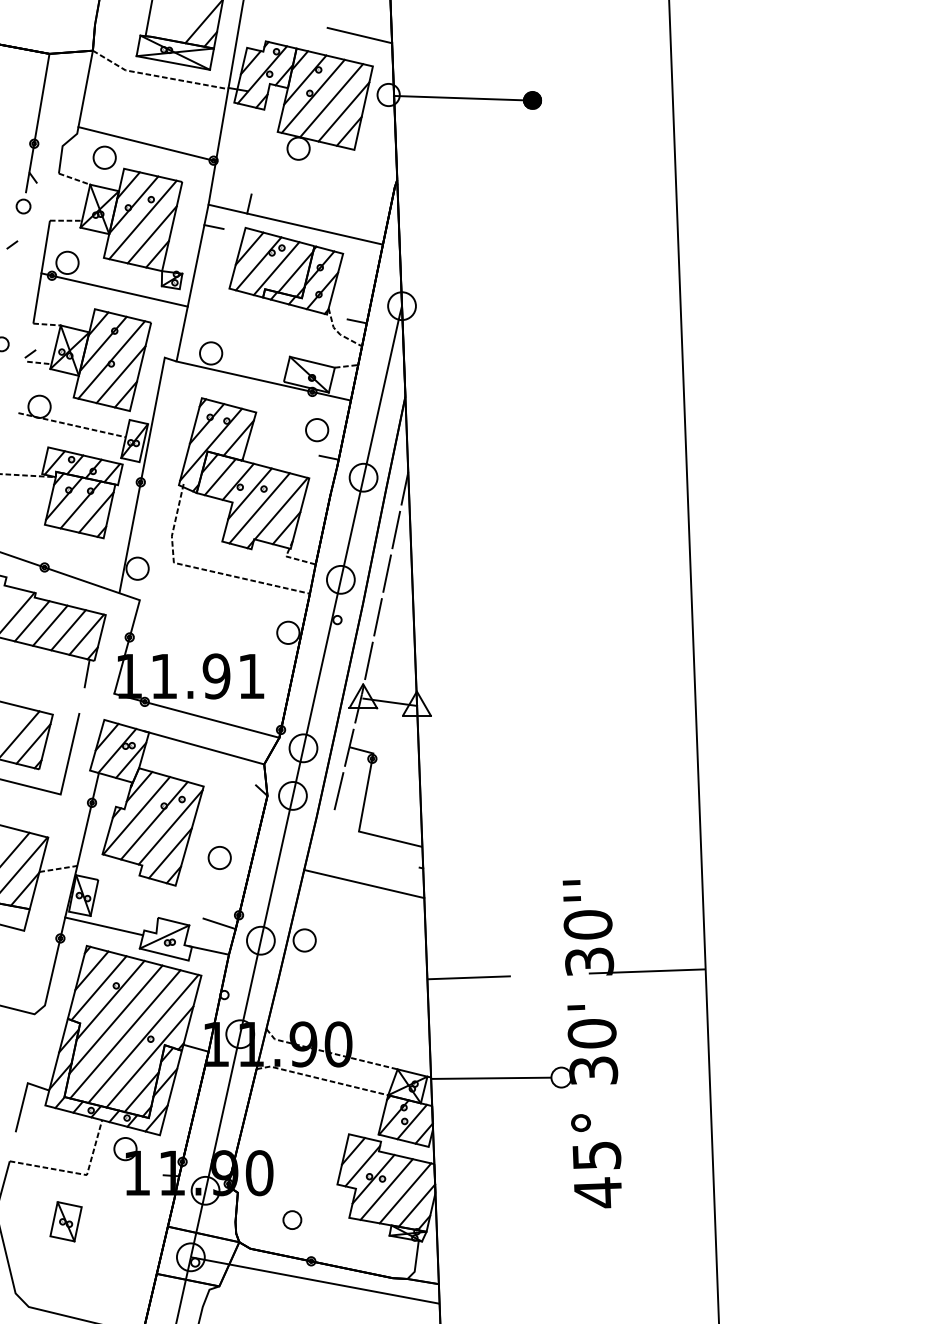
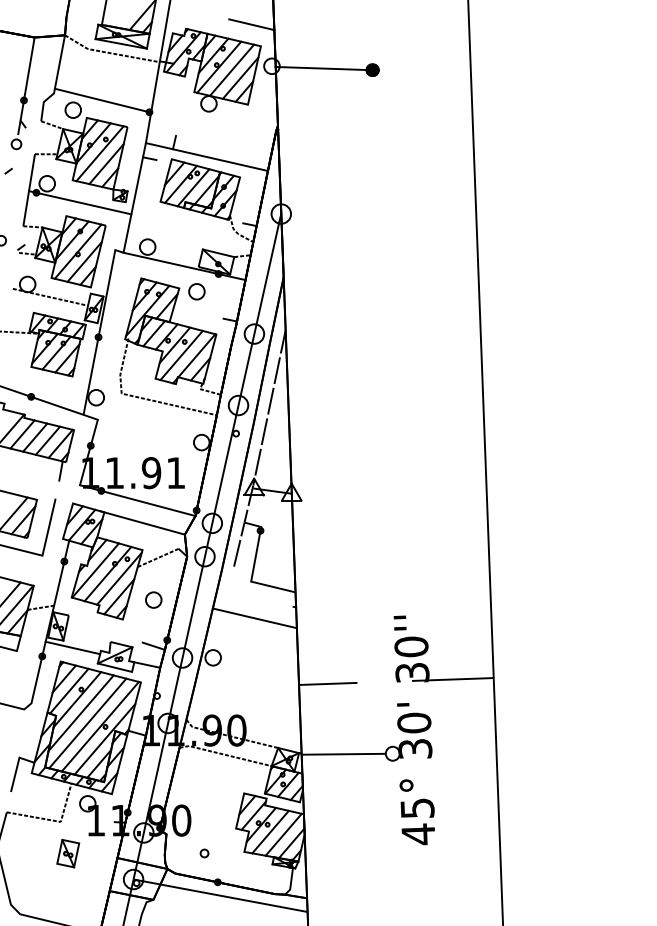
part: (316, 429) -> (196, 291), moved
line: (225, 797) -> (157, 557), added
part: (292, 1220) -> (204, 853), size x0.62
part: (66, 1221) -> (68, 853), moved

